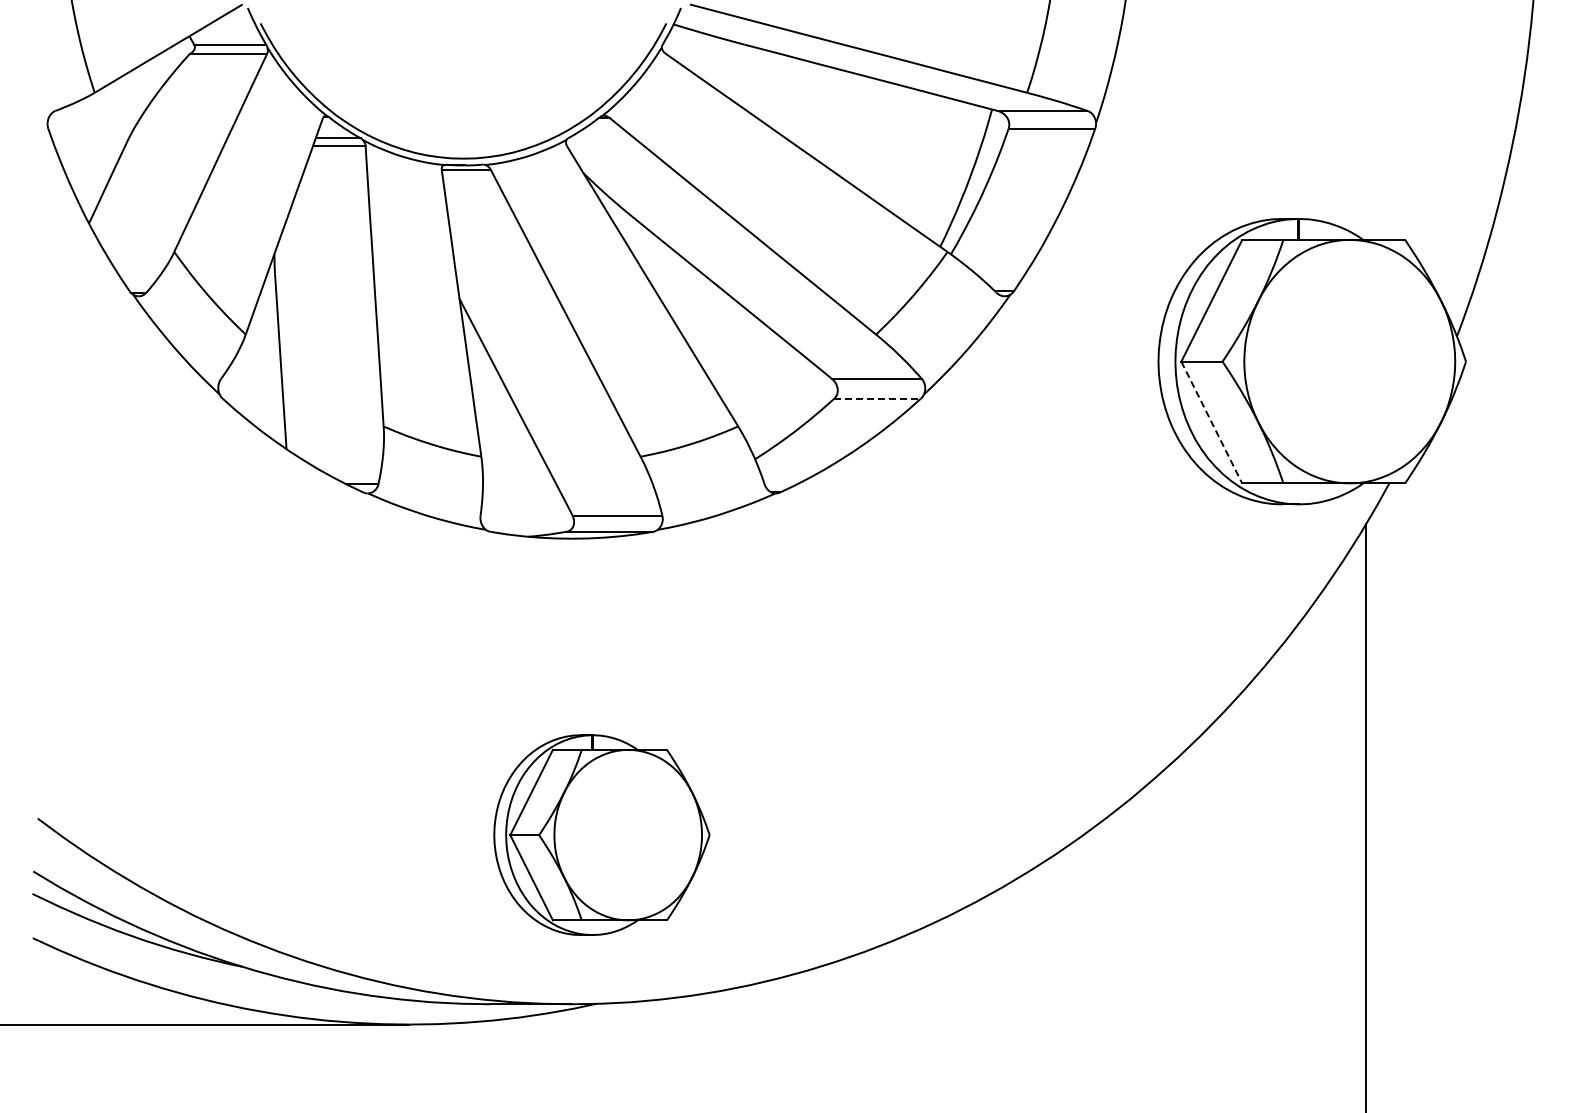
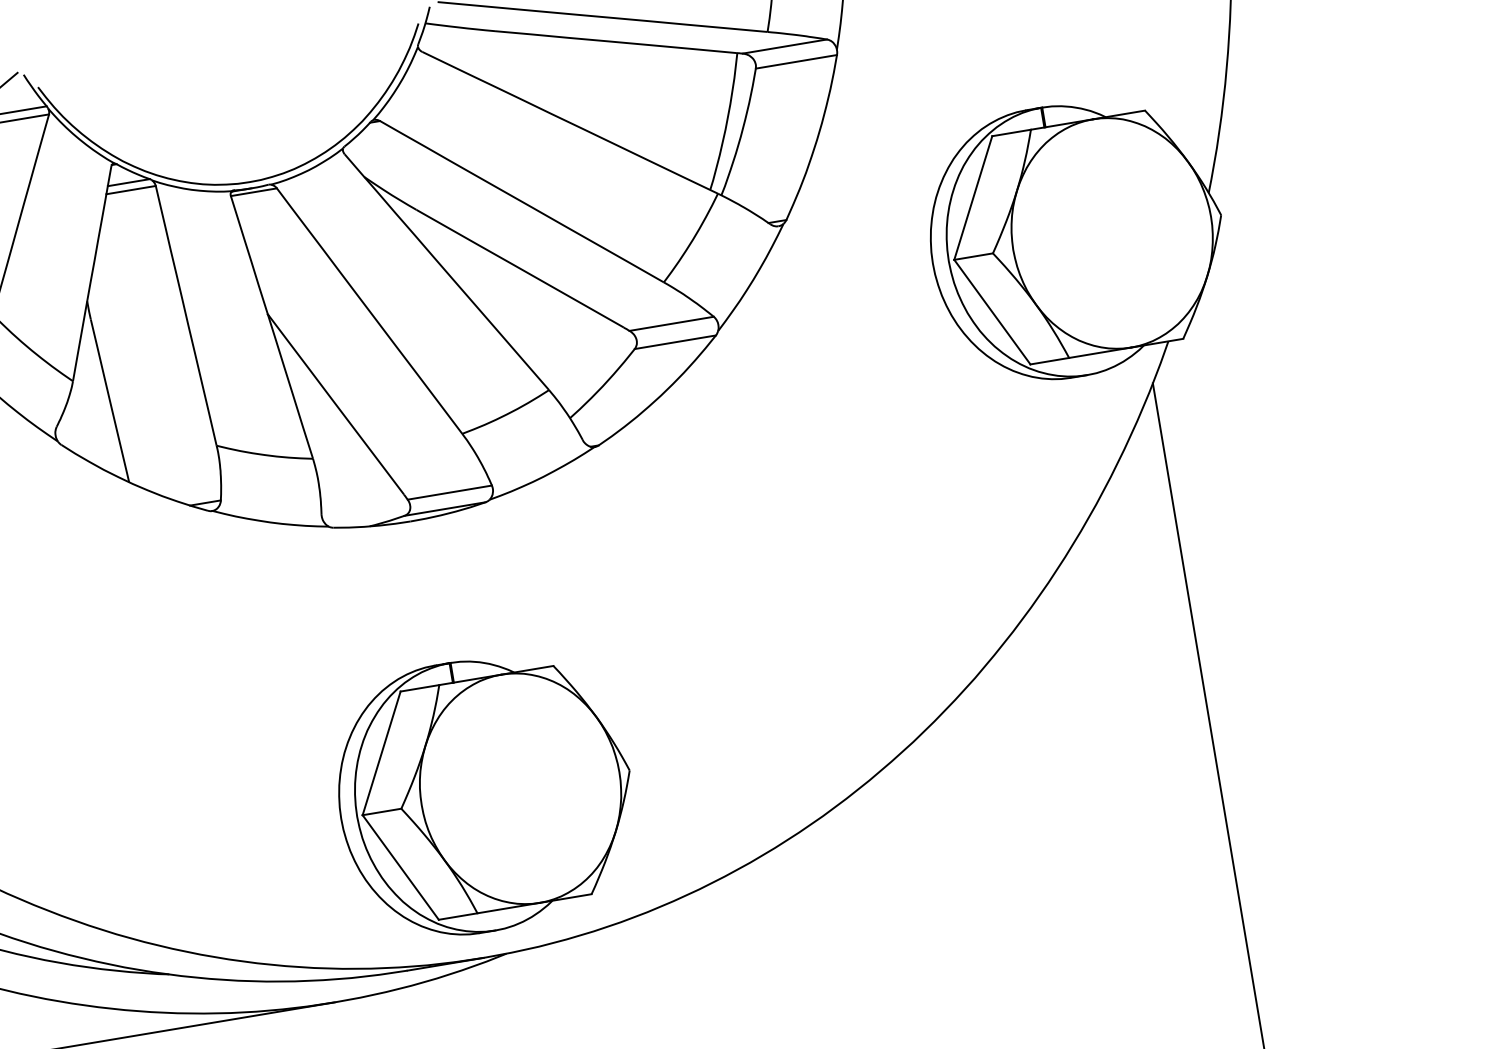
line: (878, 398) -> (676, 341), dashed -> solid
line: (1212, 422) -> (993, 311), dashed -> solid
part: (601, 834) -> (484, 794), size x1.43

